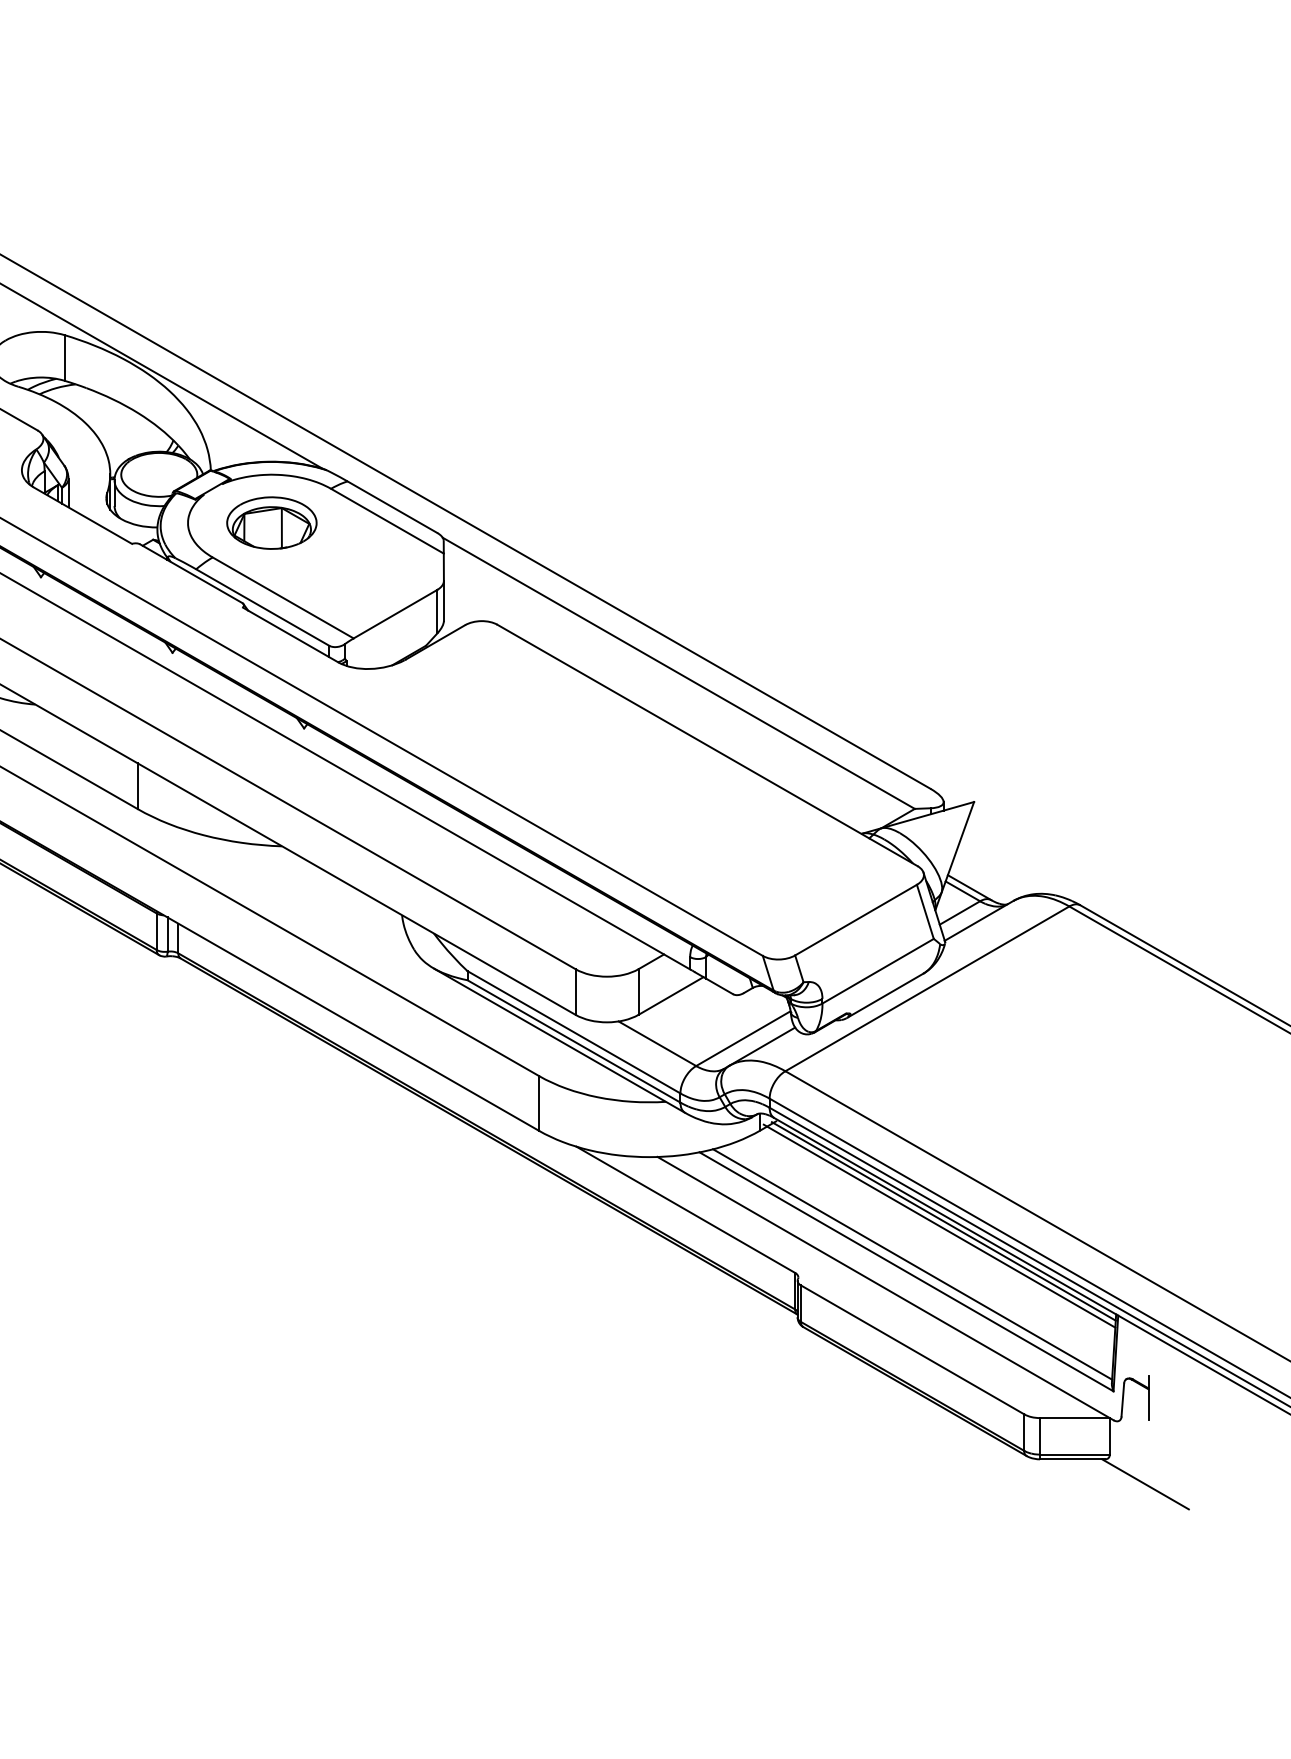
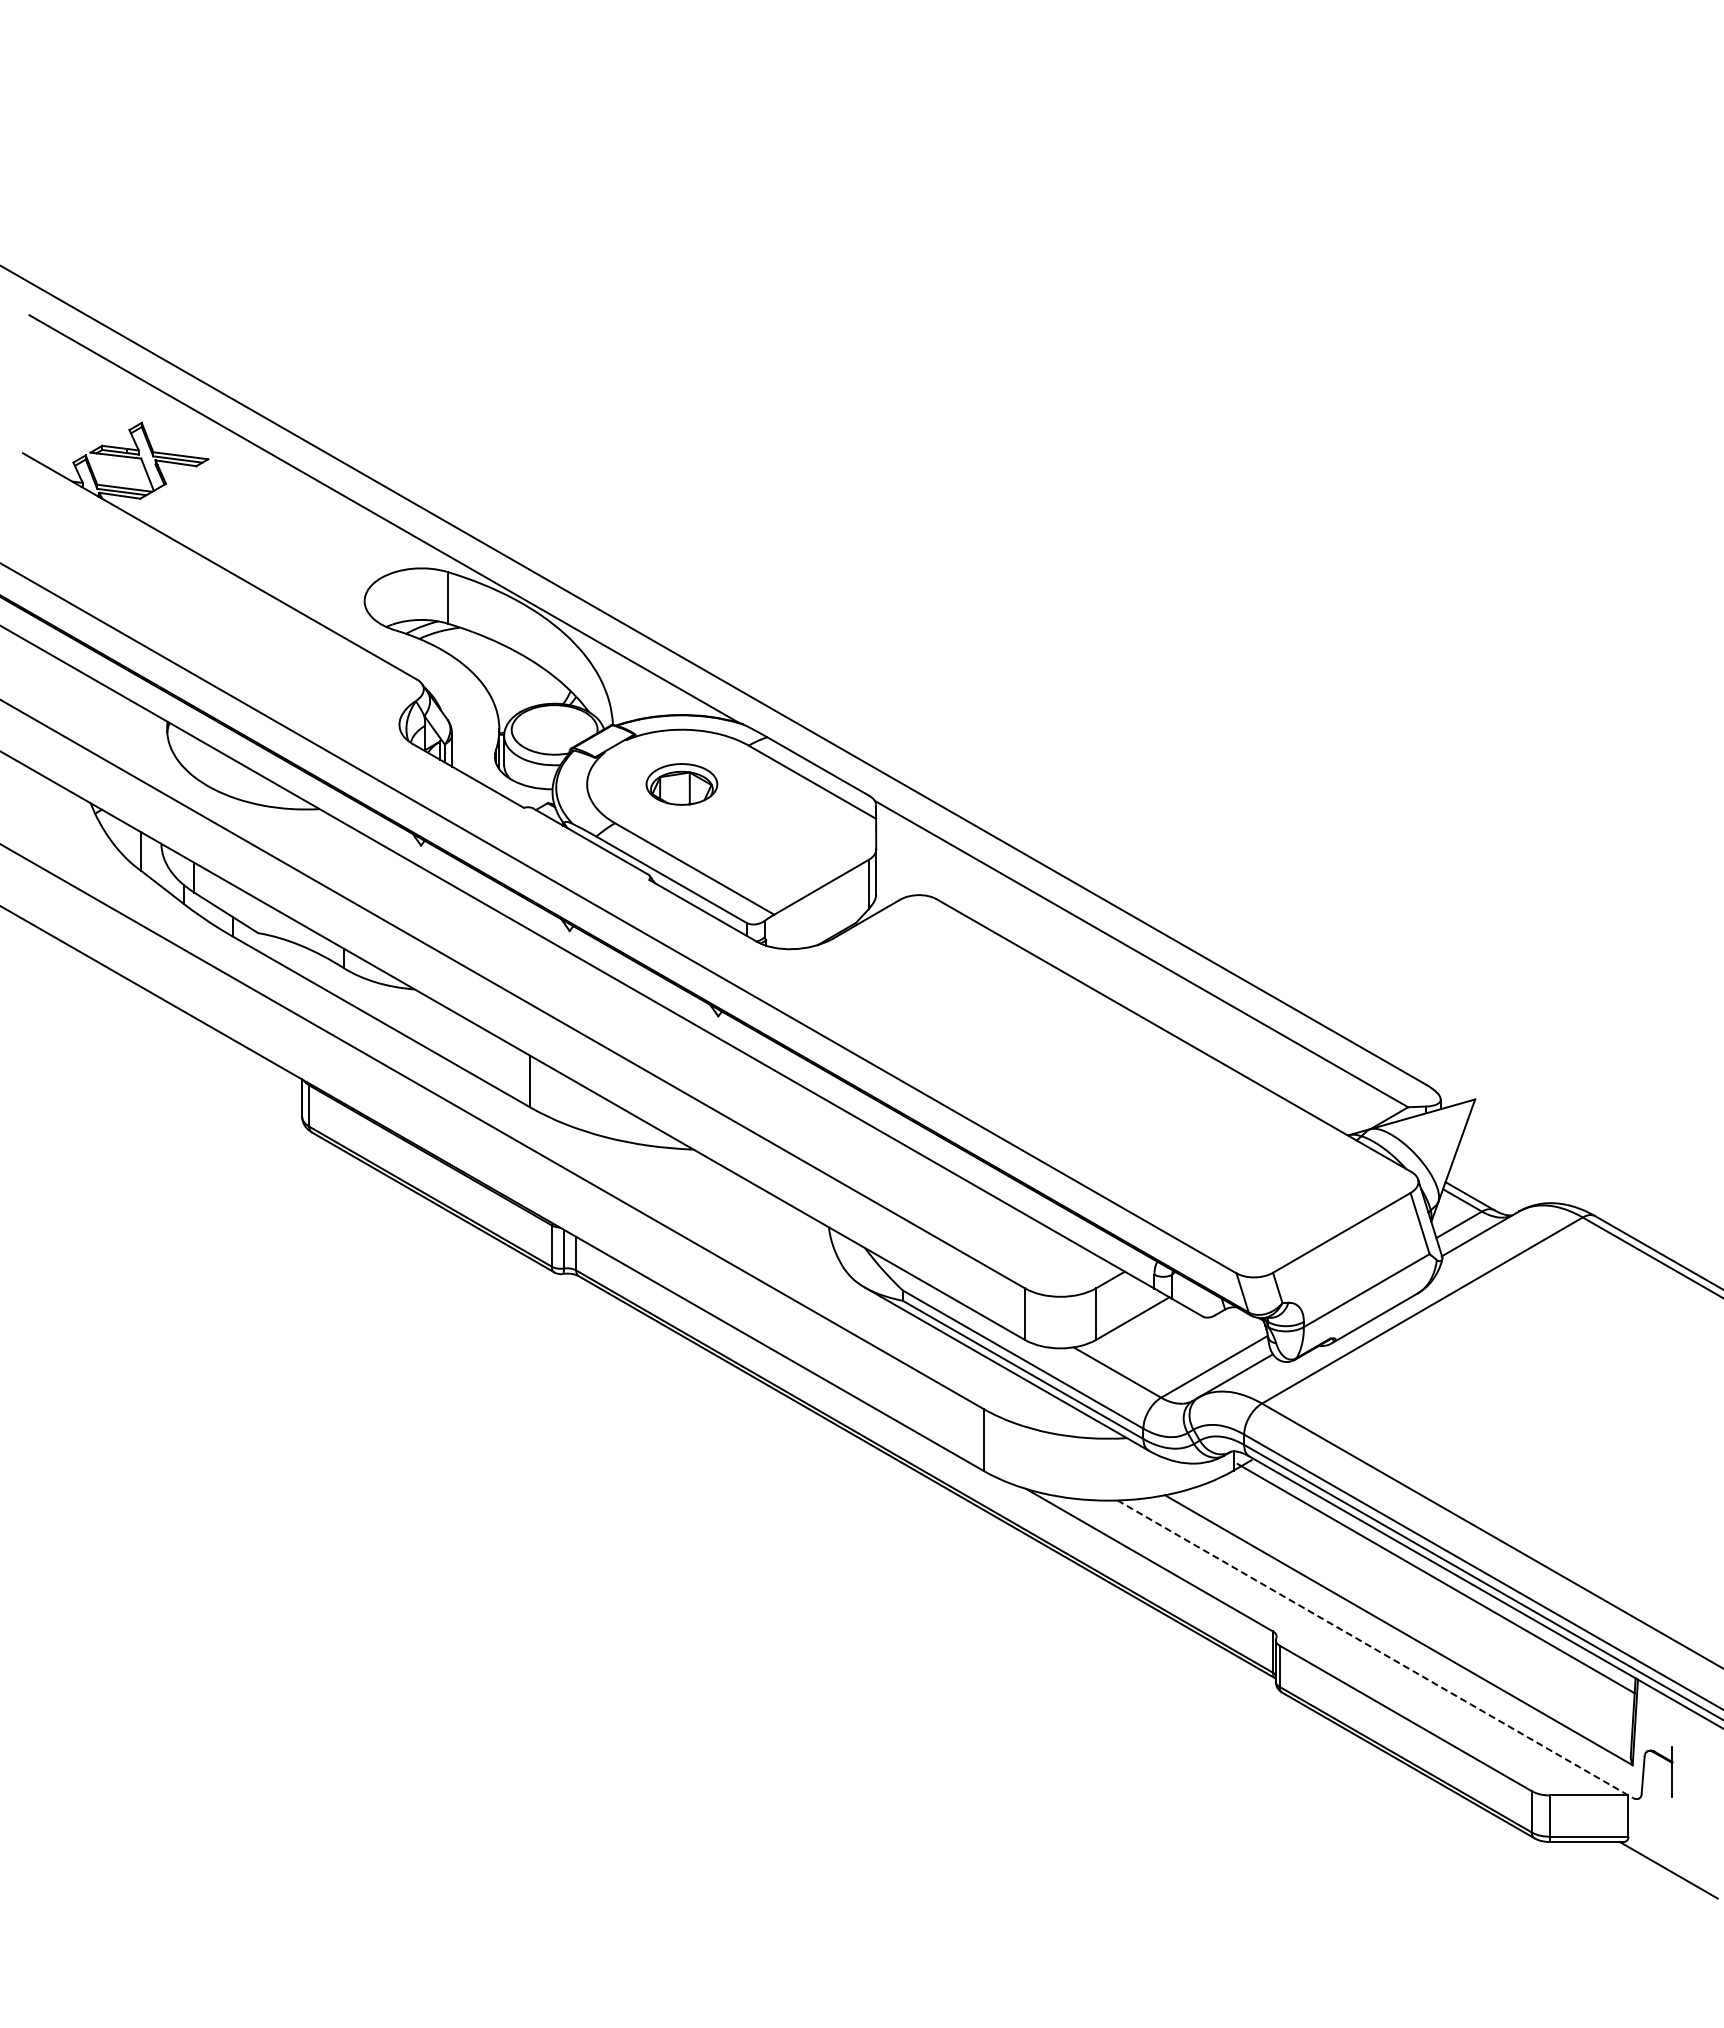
part: (271, 523) -> (681, 784), size x0.7
line: (943, 1221) -> (1440, 1573), removed
line: (912, 1264) -> (1405, 1621), removed
line: (885, 1288) -> (1375, 1649), solid -> dashed

